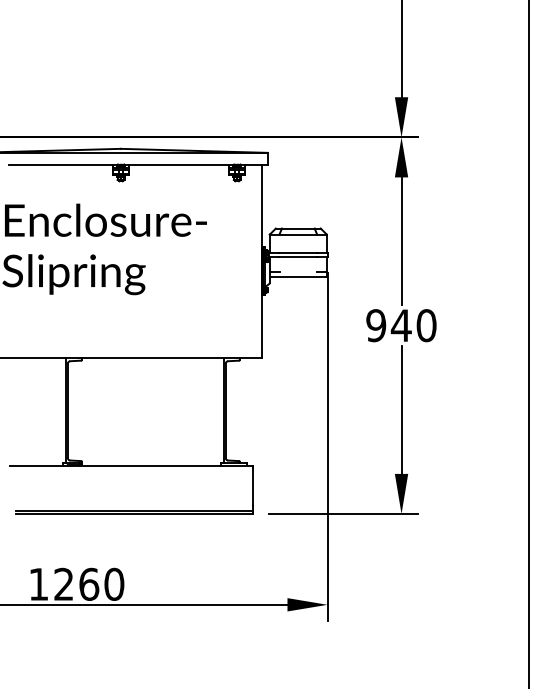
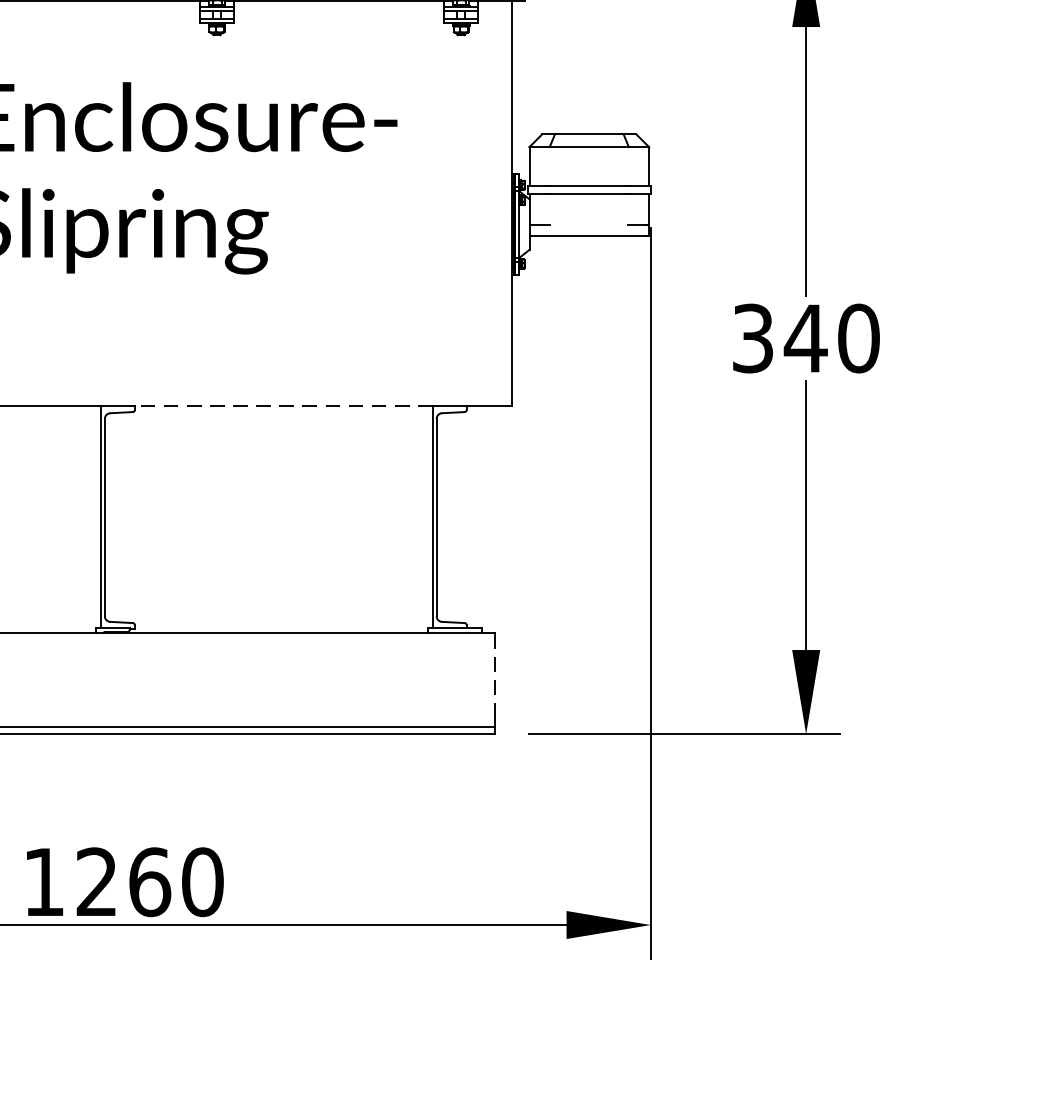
text: (376, 325) -> (753, 338), 940 -> 340
line: (152, 357) -> (282, 405), solid -> dashed
line: (253, 486) -> (495, 676), solid -> dashed

